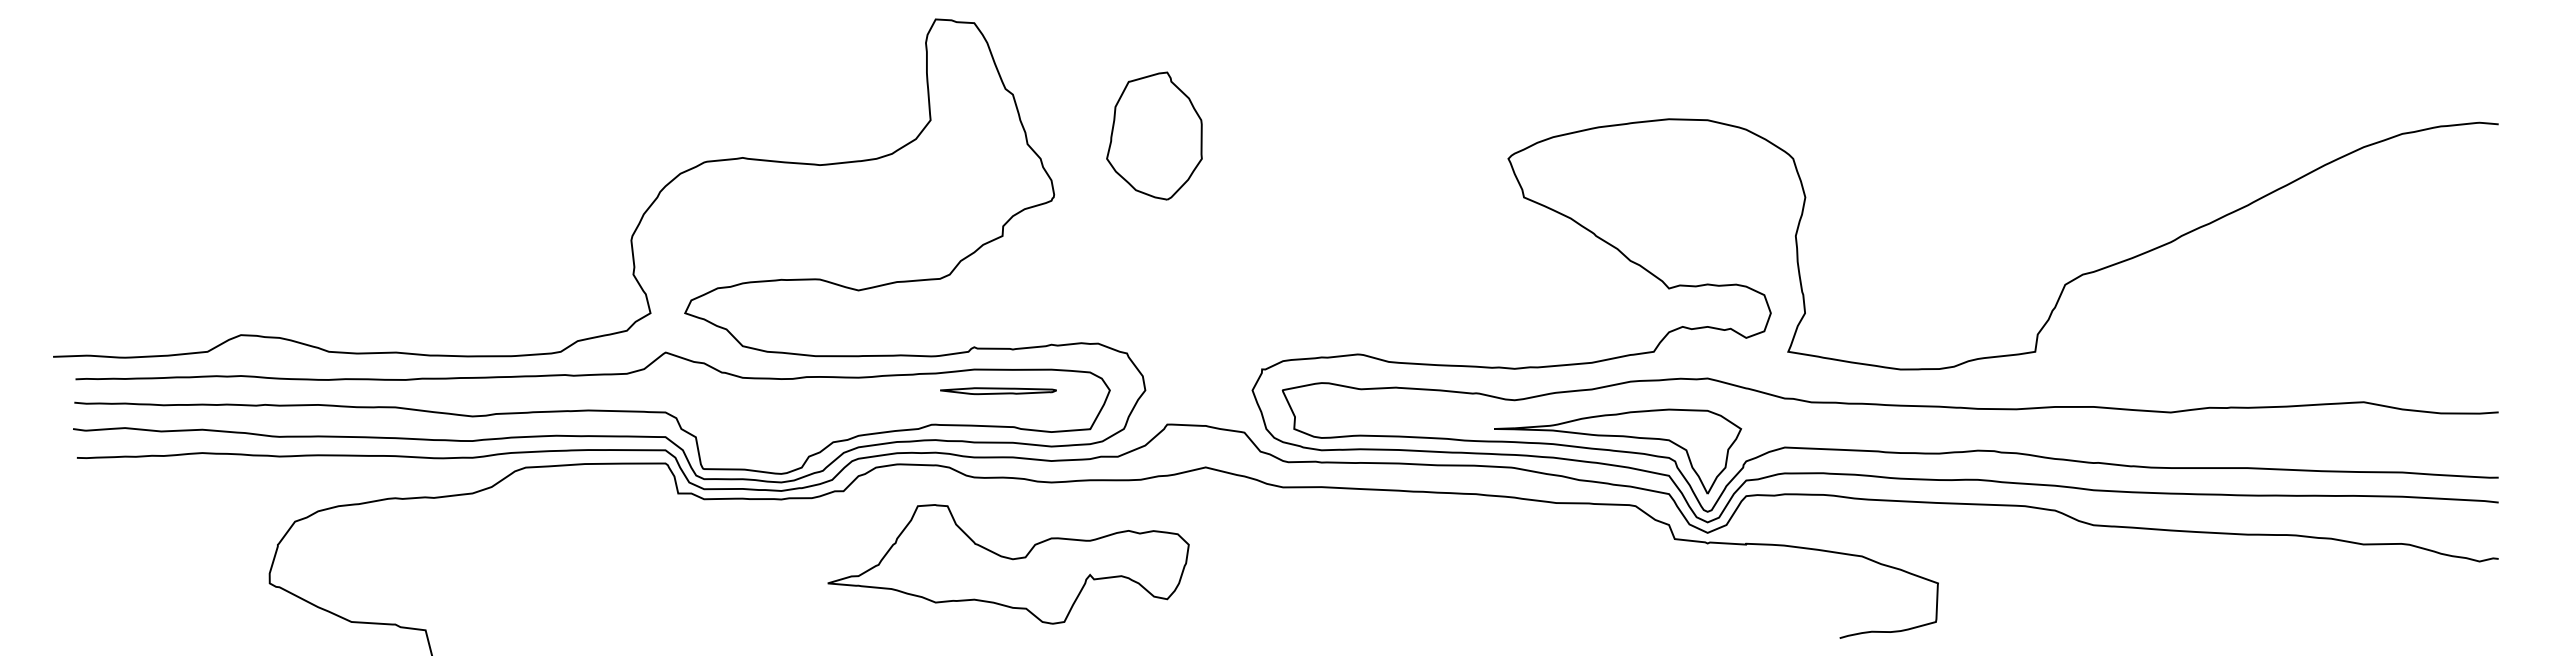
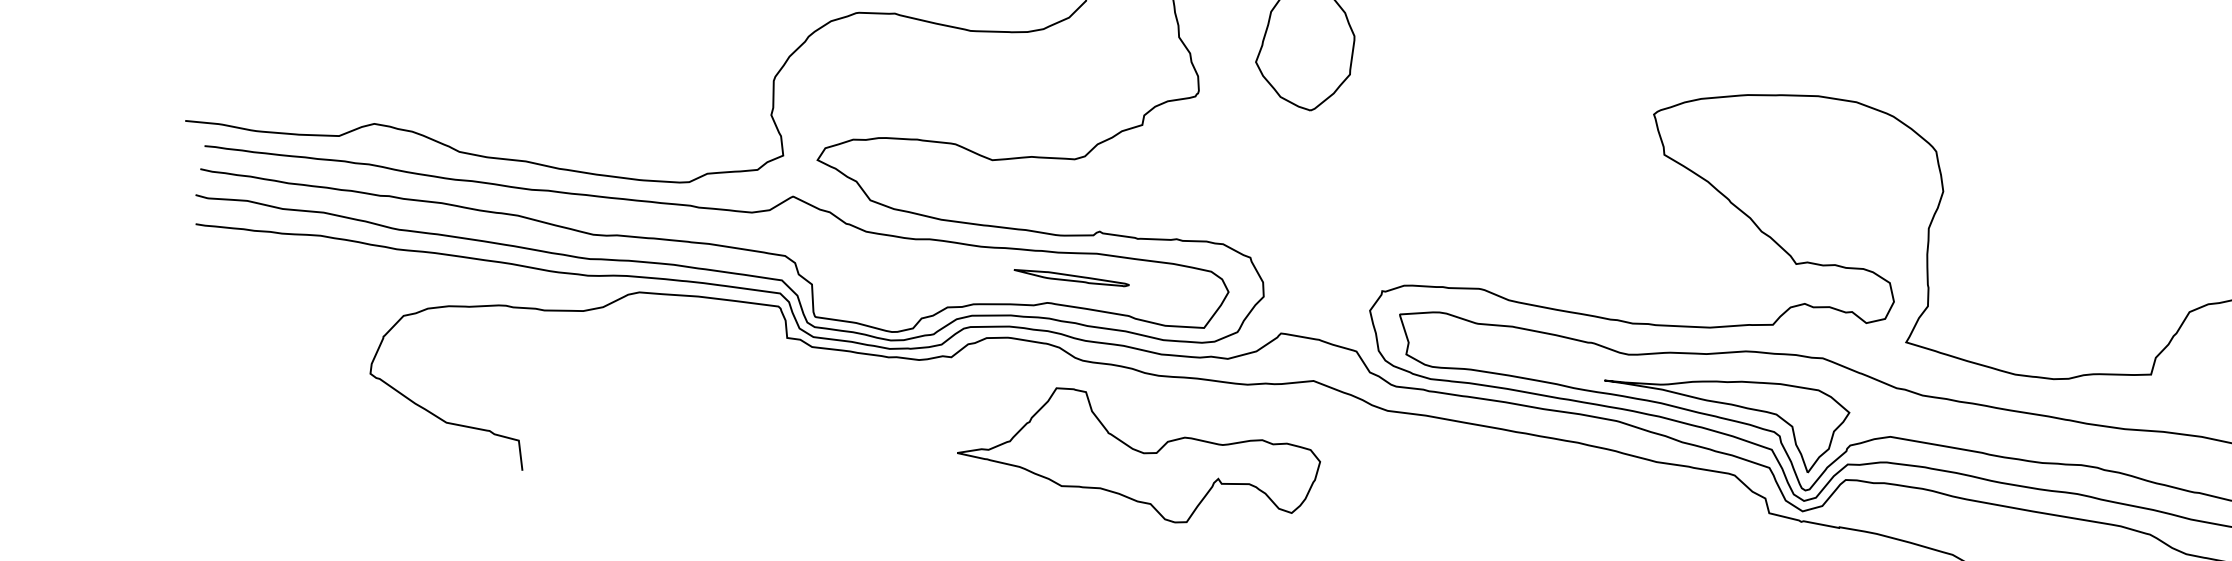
part: (998, 391) -> (1071, 278), moved
part: (1008, 564) -> (1138, 457), moved

